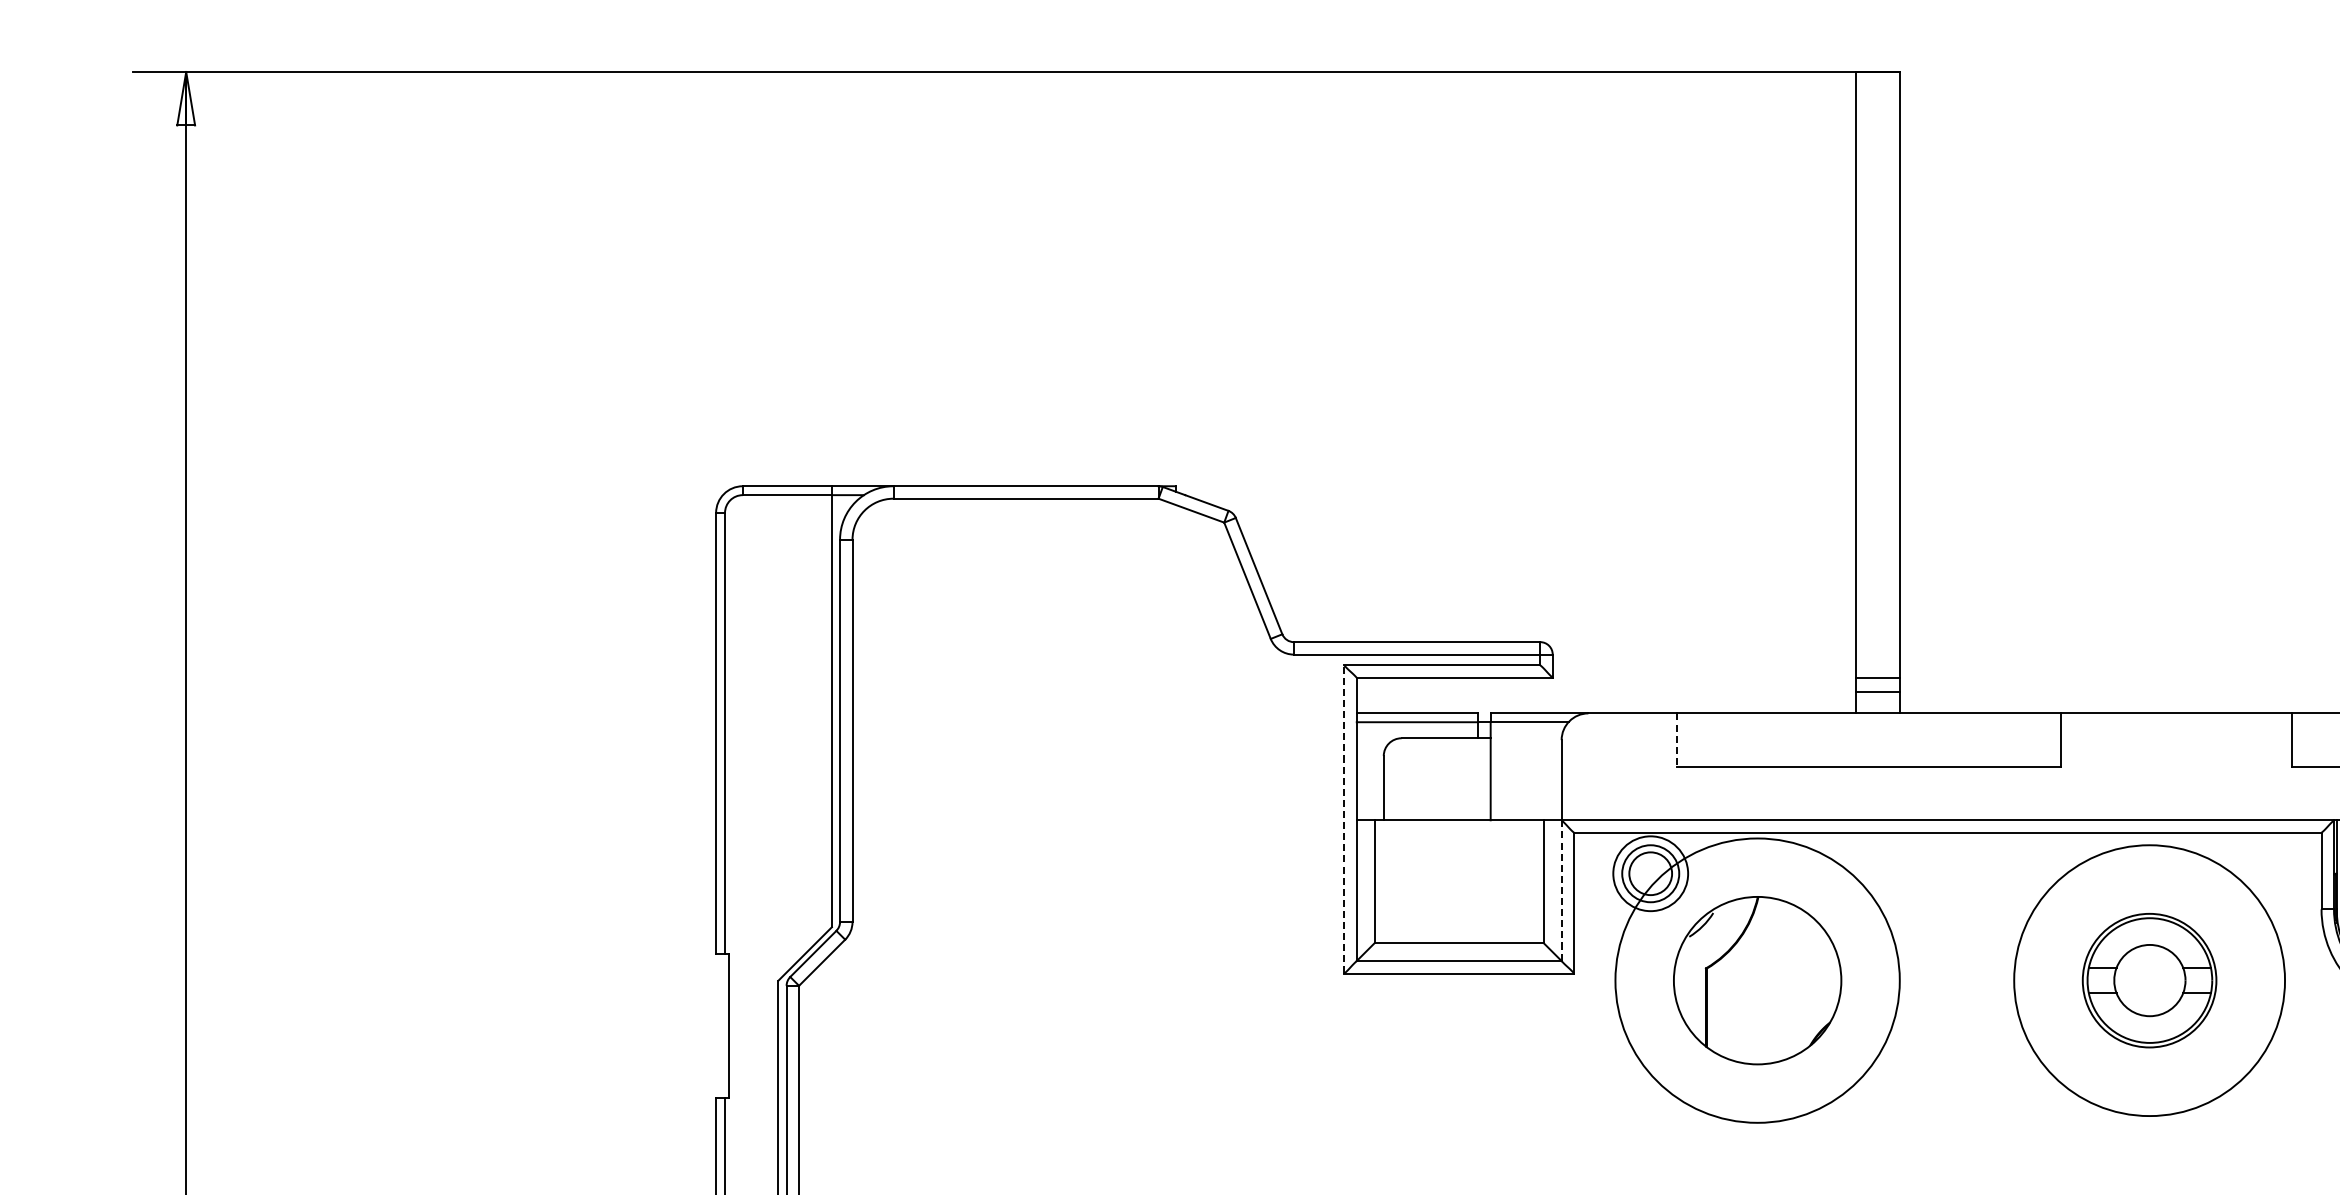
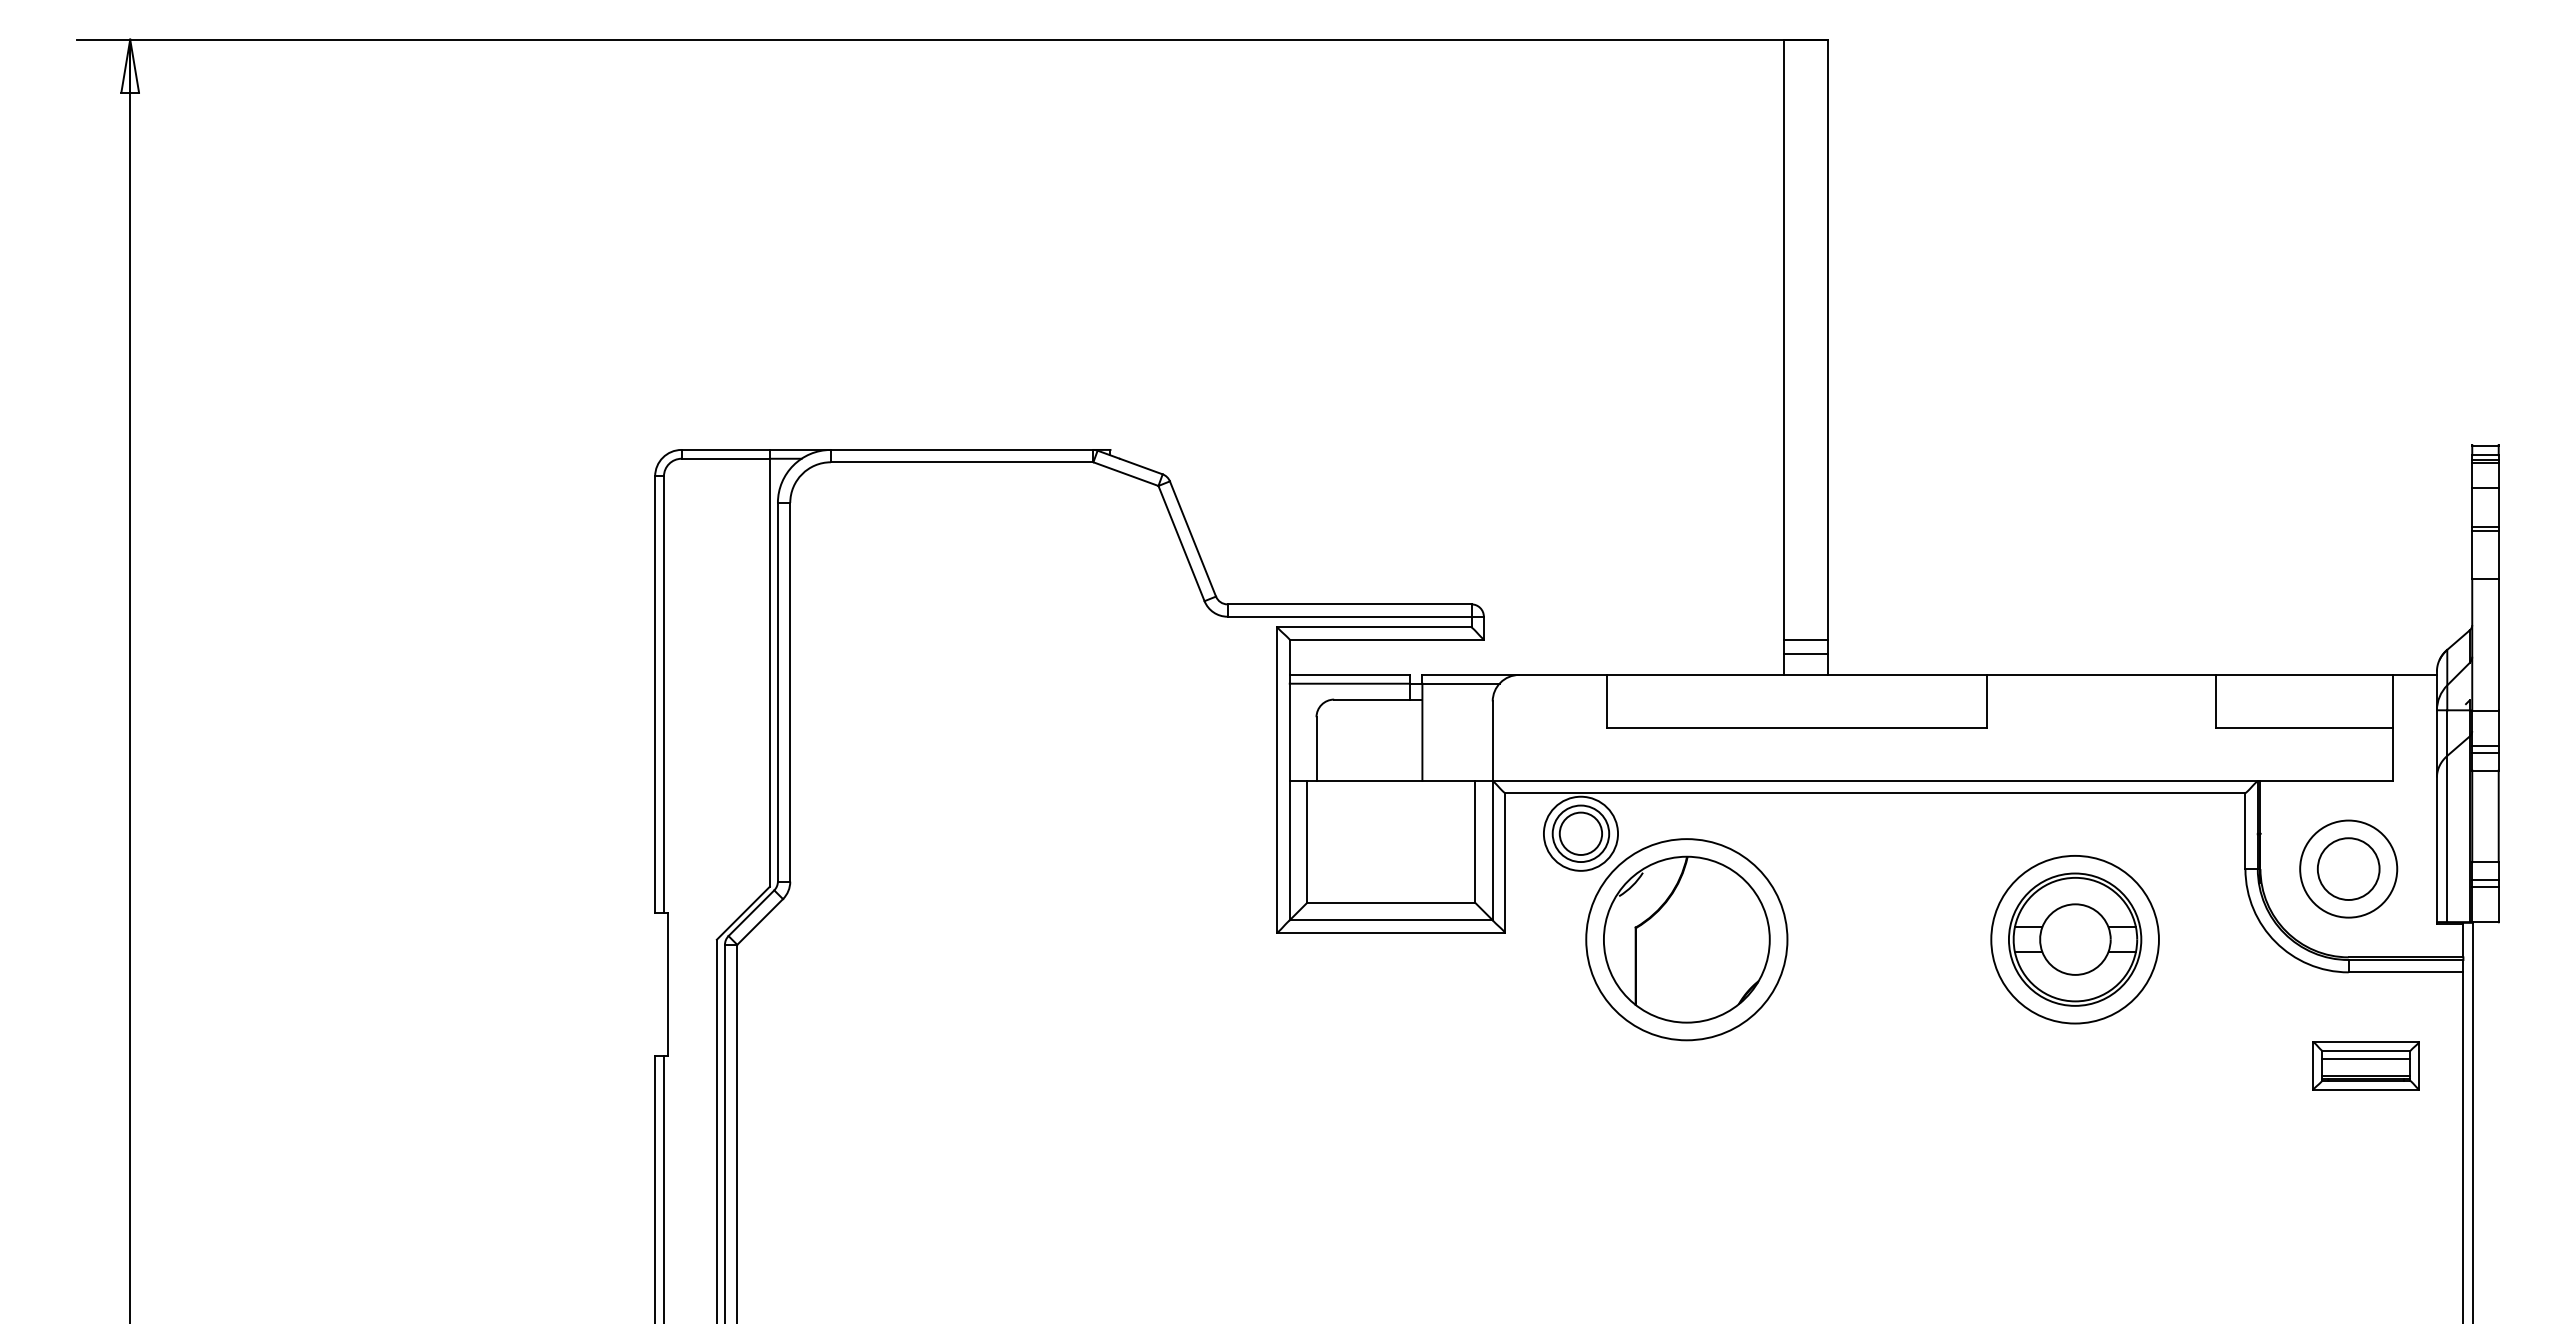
line: (1677, 740) -> (1607, 701), dashed -> solid
line: (1344, 818) -> (1277, 779), dashed -> solid
line: (1561, 890) -> (1492, 850), dashed -> solid
circle: (1757, 980) -> (1686, 939), size x0.71
circle: (2148, 980) -> (2074, 939), size x0.62

